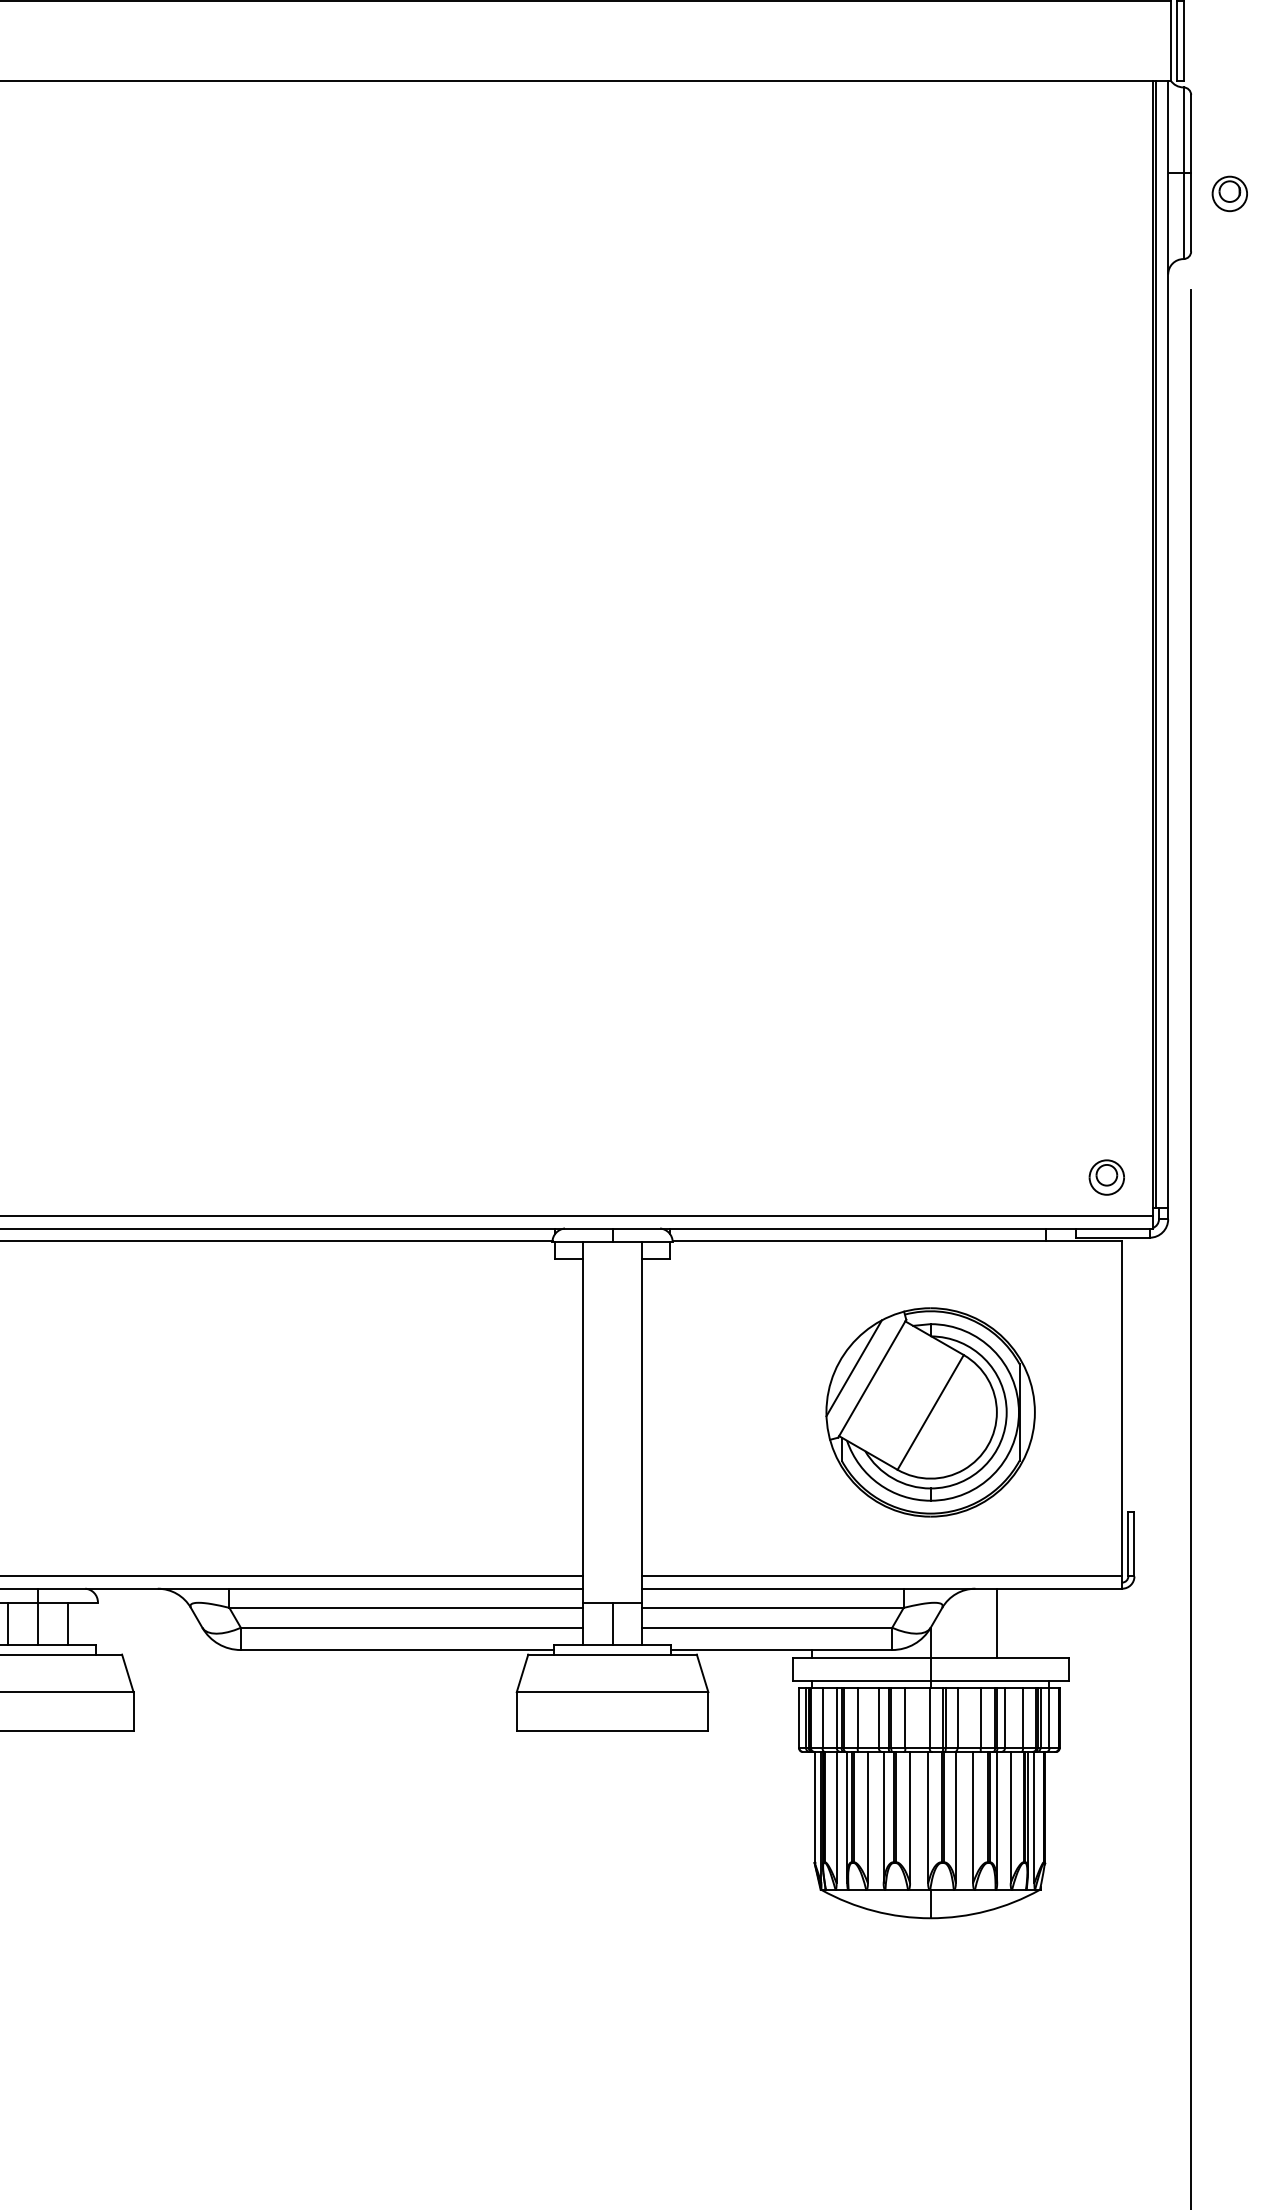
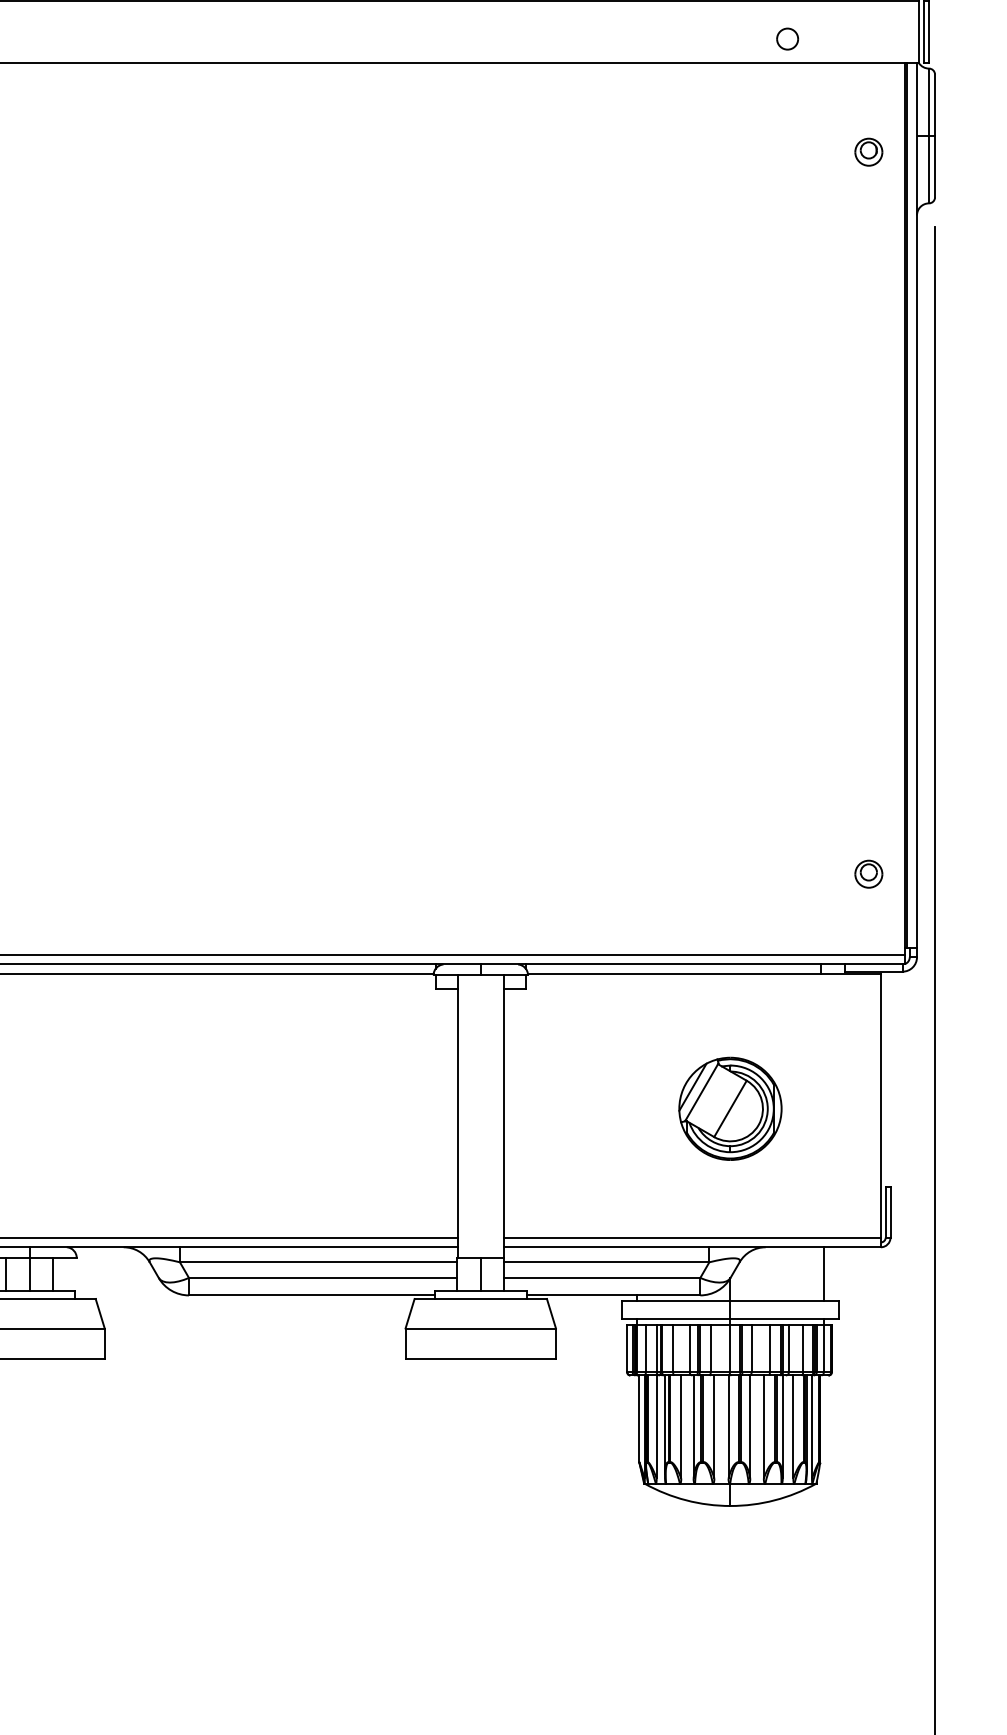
part: (1003, 49) -> (787, 38), added
part: (1229, 193) -> (868, 151), moved
part: (1106, 1177) -> (868, 874), moved
part: (930, 1412) -> (730, 1108), size x0.62
line: (997, 1622) -> (823, 1273), moved

